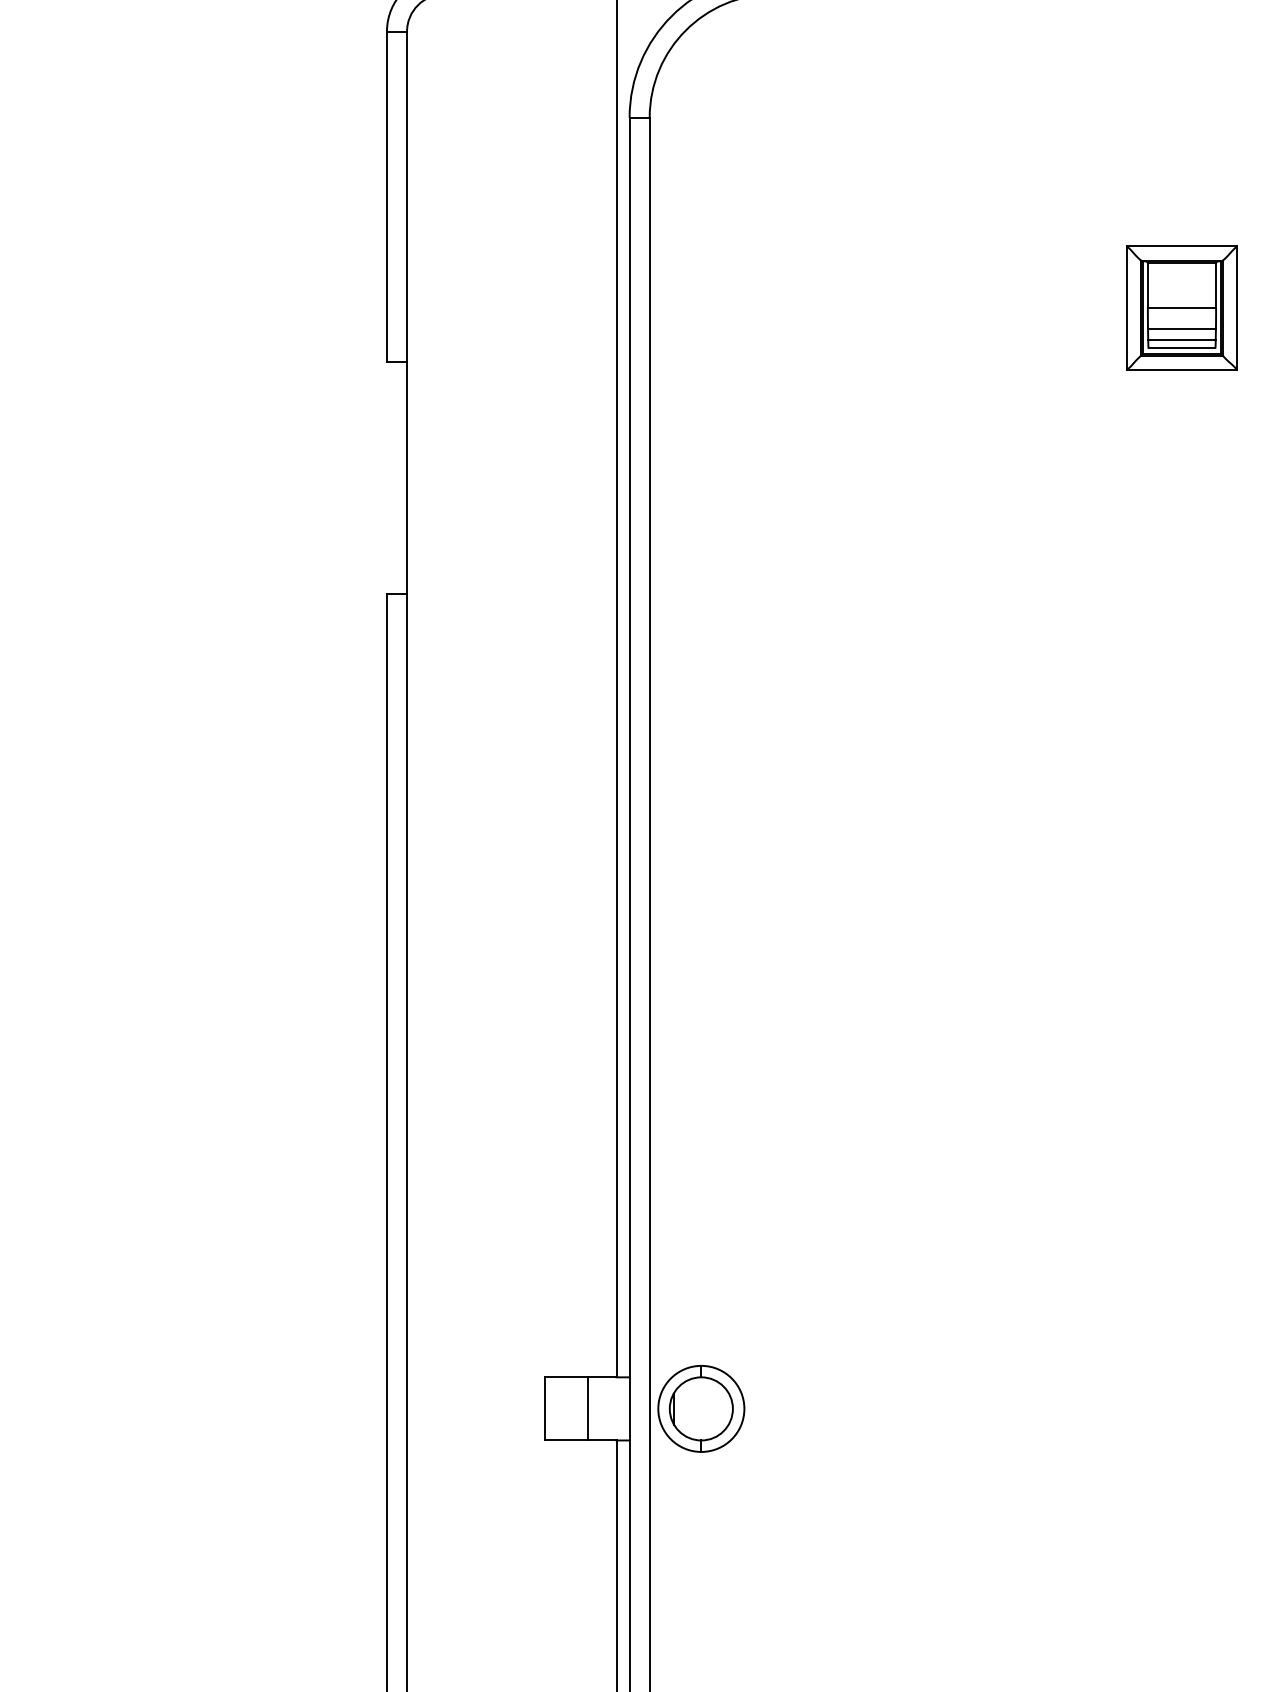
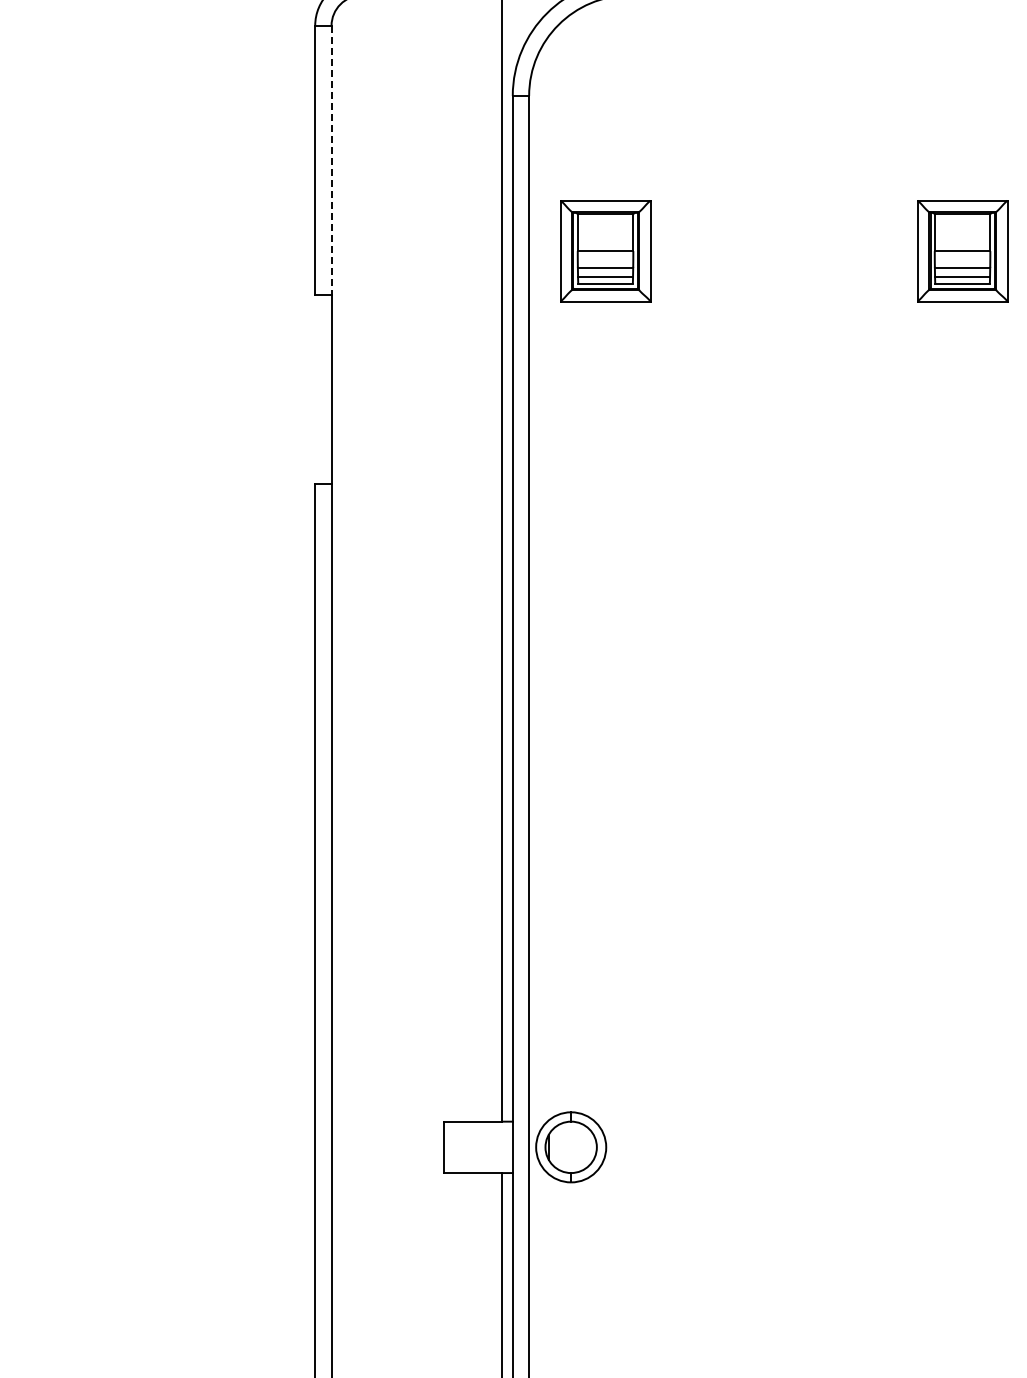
line: (406, 196) -> (331, 160), solid -> dashed
part: (743, 308) -> (605, 251), added
line: (587, 1409) -> (478, 1147), removed

